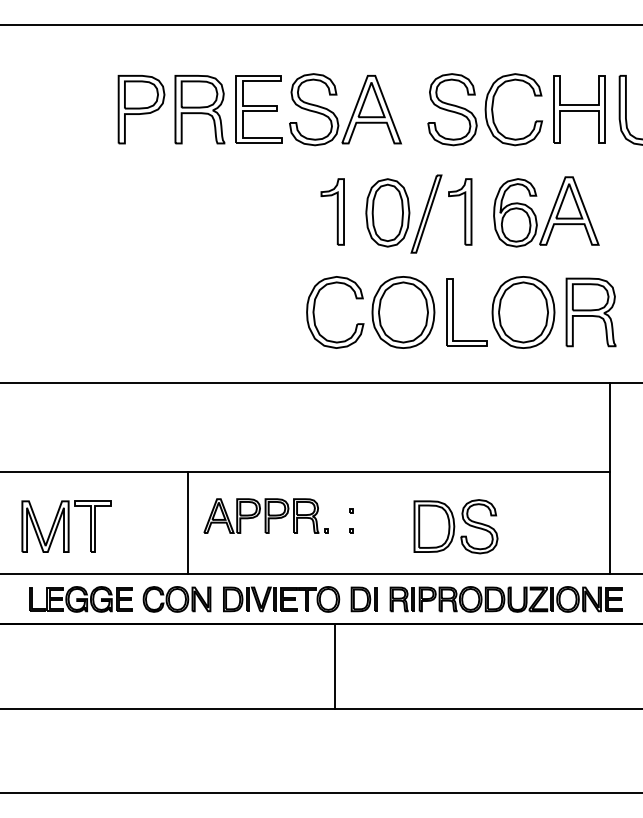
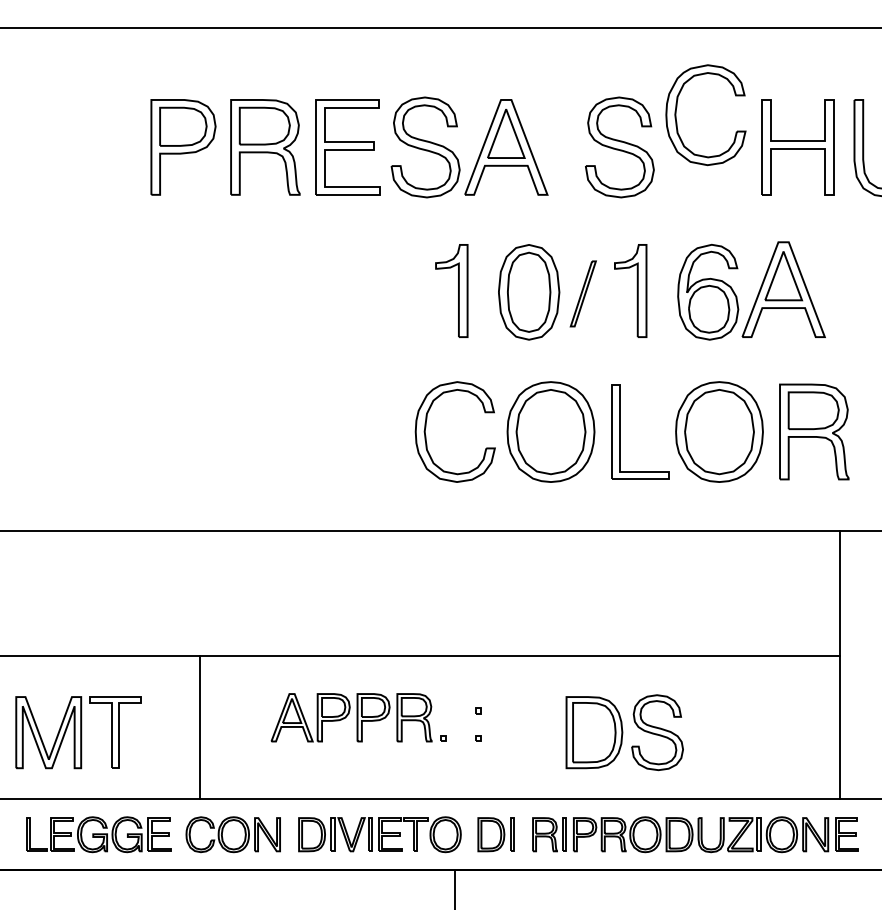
part: (493, 108) -> (677, 113), moved
part: (426, 213) -> (583, 293), size x0.6
line: (187, 522) -> (200, 726), moved

